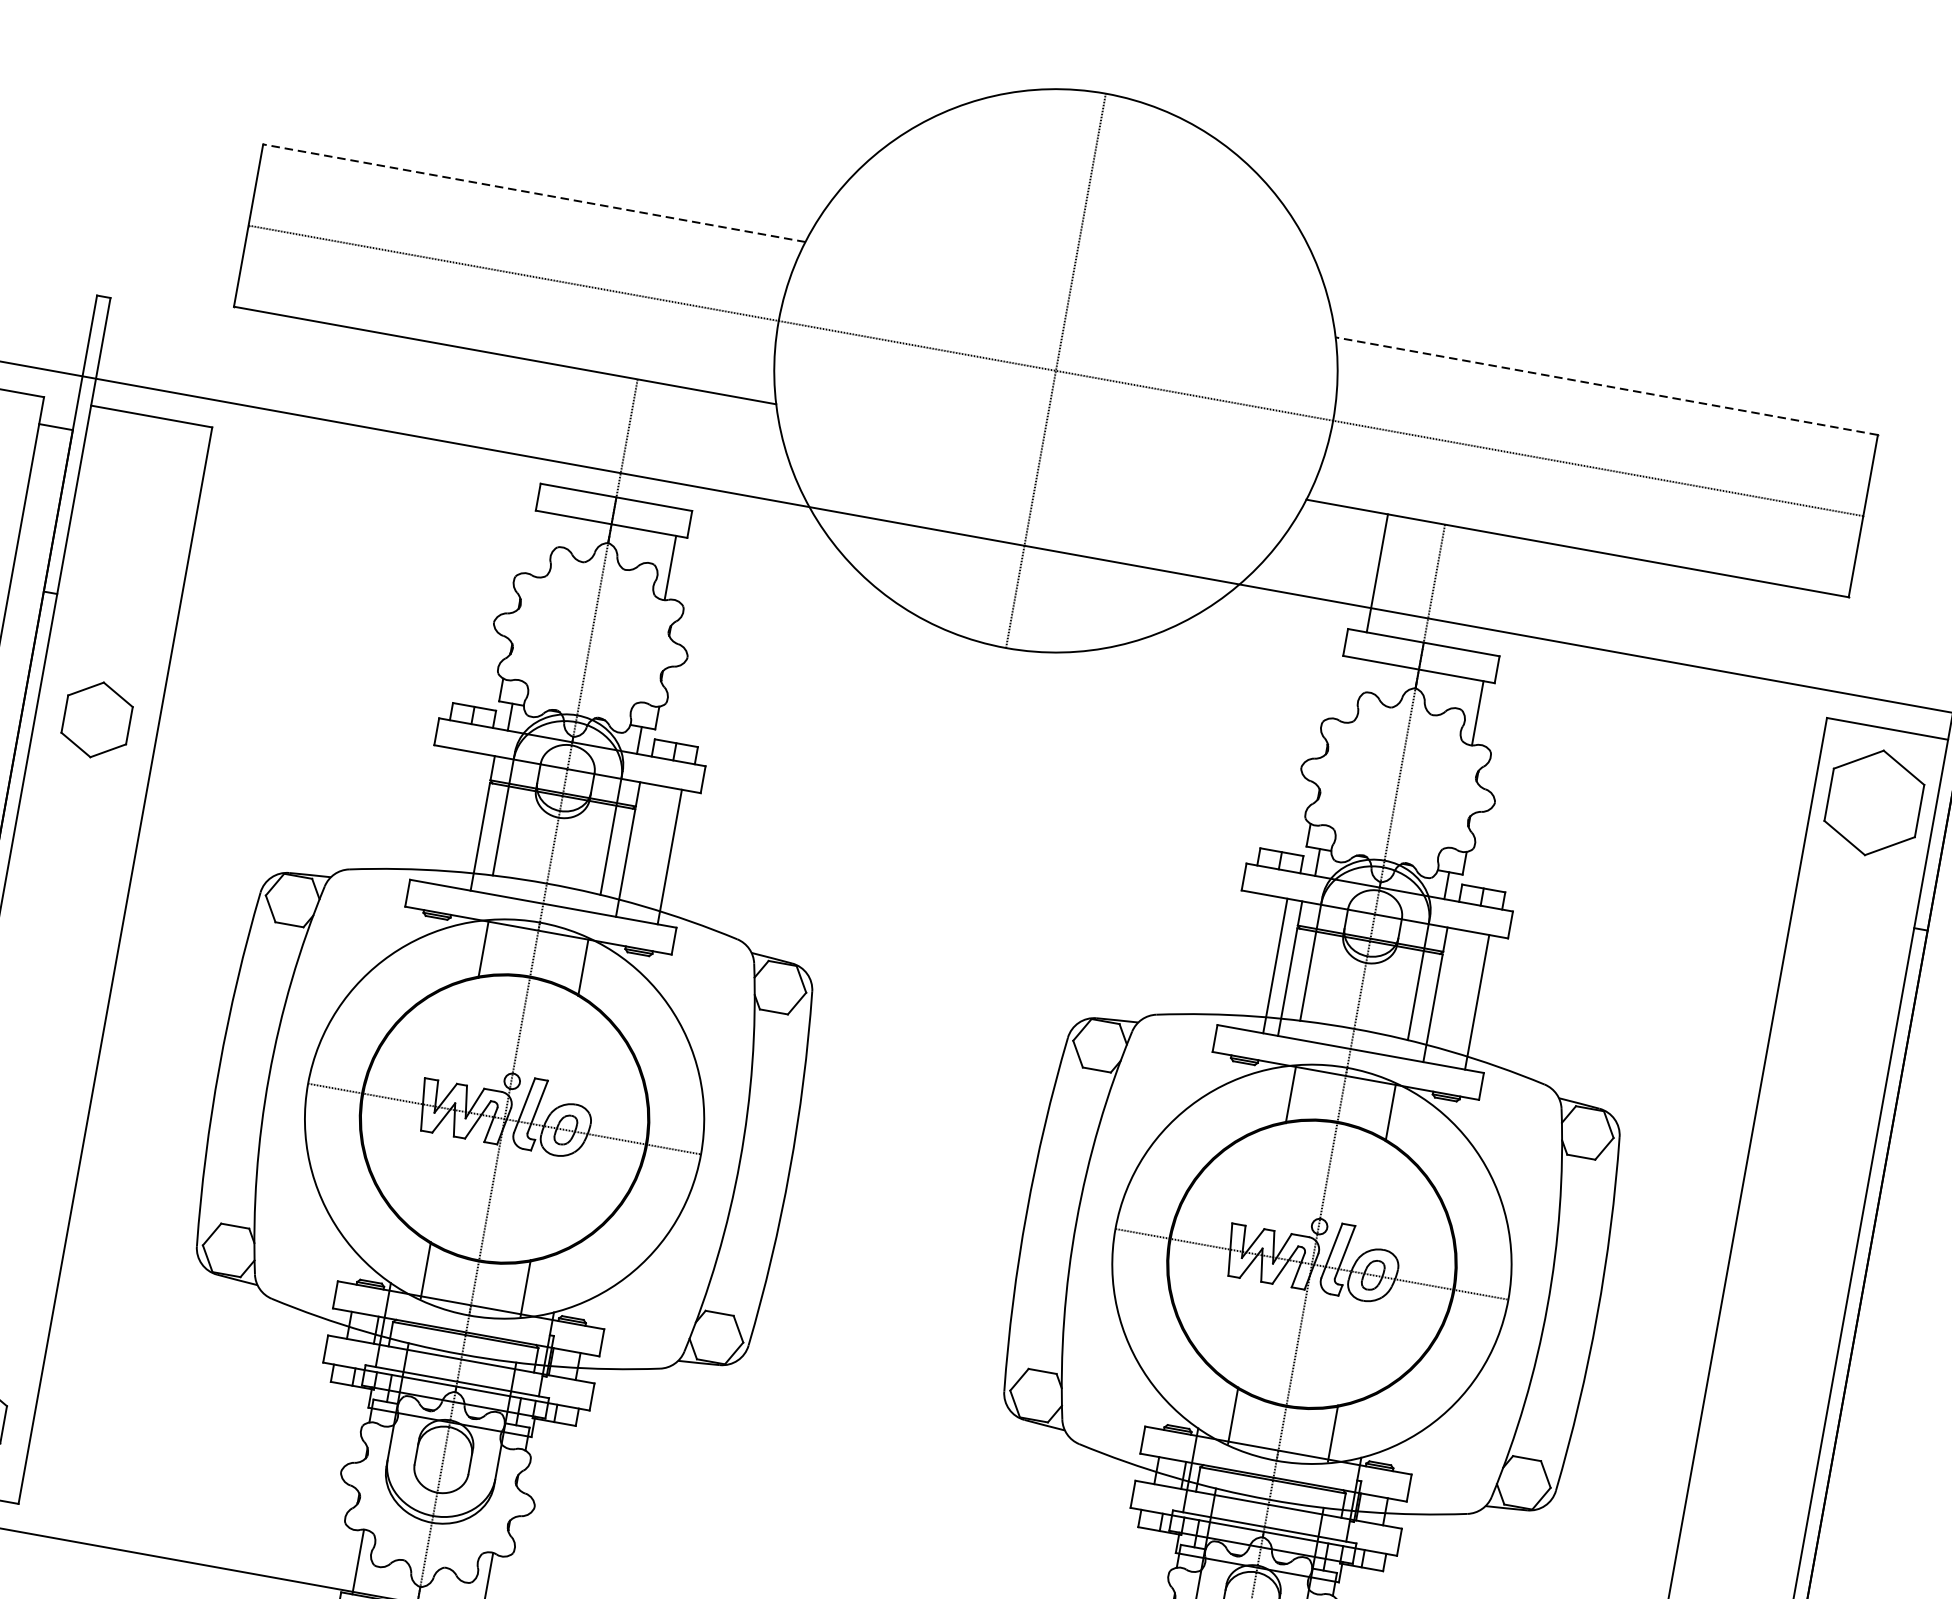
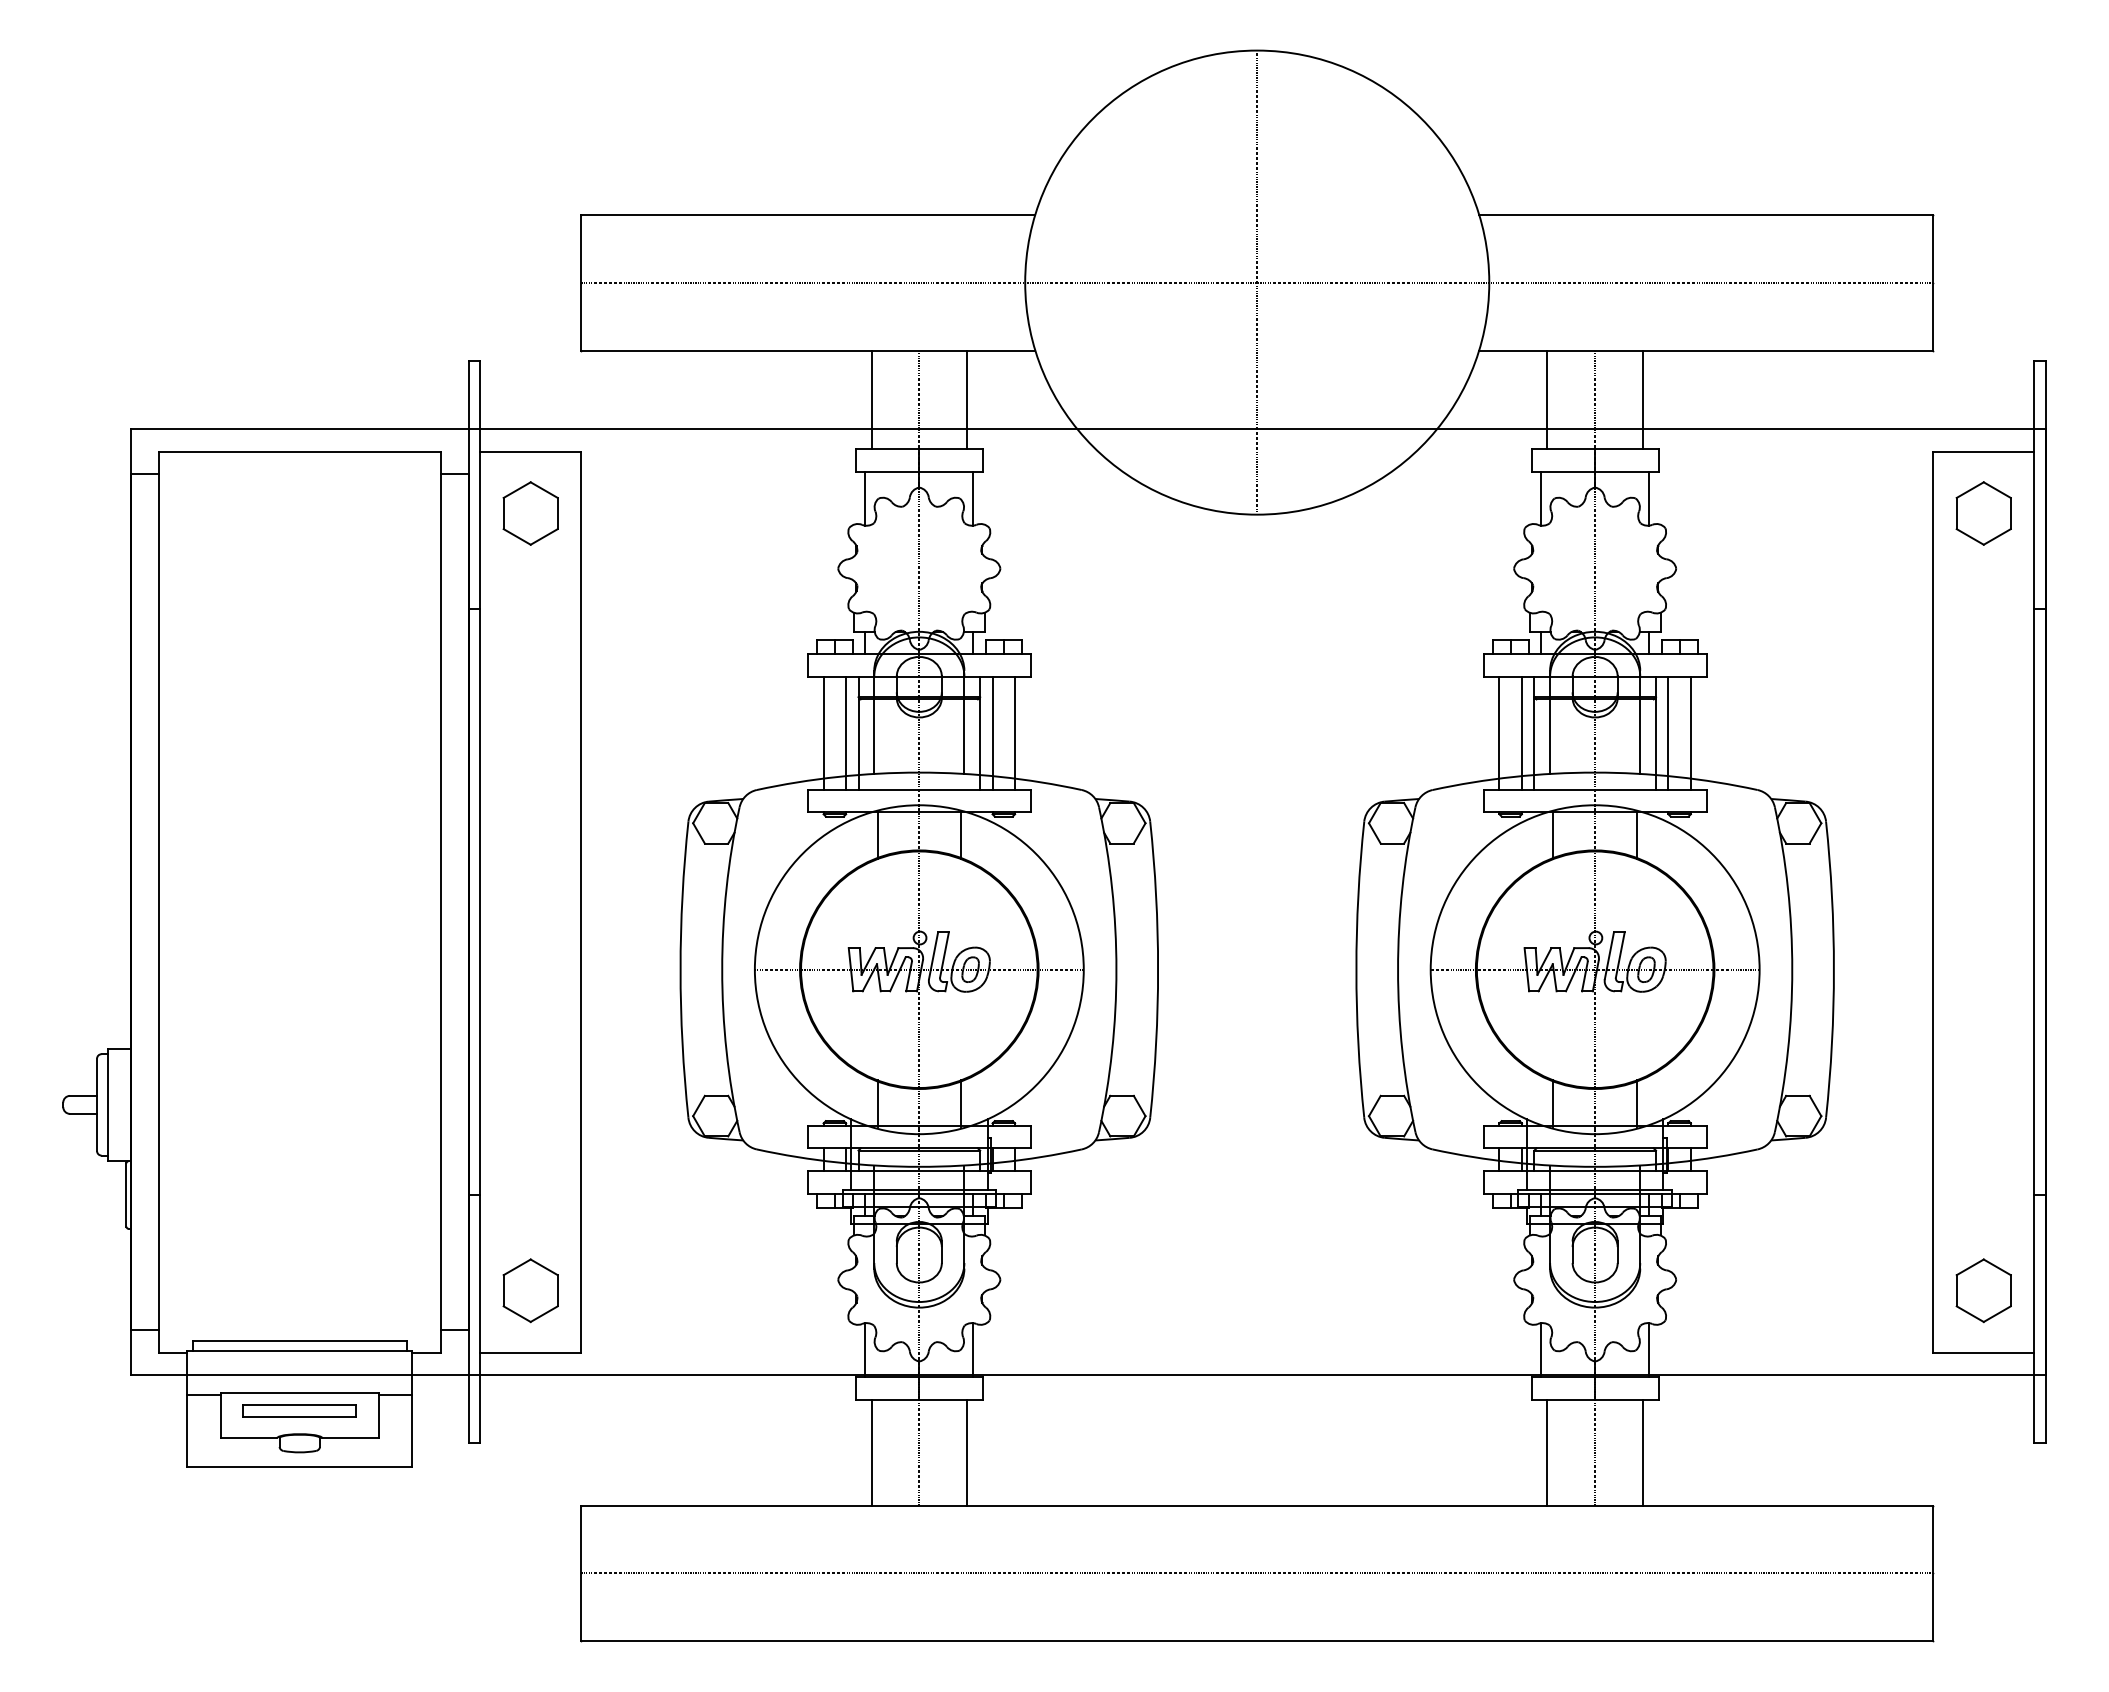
line: (534, 193) -> (808, 214), dashed -> solid
line: (1607, 386) -> (1706, 214), dashed -> solid
line: (570, 427) -> (871, 399), added
line: (684, 448) -> (967, 399), added
line: (541, 544) -> (865, 498), added
line: (1491, 593) -> (1642, 399), added
line: (1349, 689) -> (1541, 498), added
part: (96, 719) -> (530, 513), moved
part: (1873, 802) -> (1983, 513), size x0.71
line: (441, 815) -> (823, 732), added
line: (468, 819) -> (846, 732), added
line: (642, 851) -> (992, 732), added
line: (1248, 960) -> (1499, 732), added
line: (1450, 996) -> (1668, 732), added

